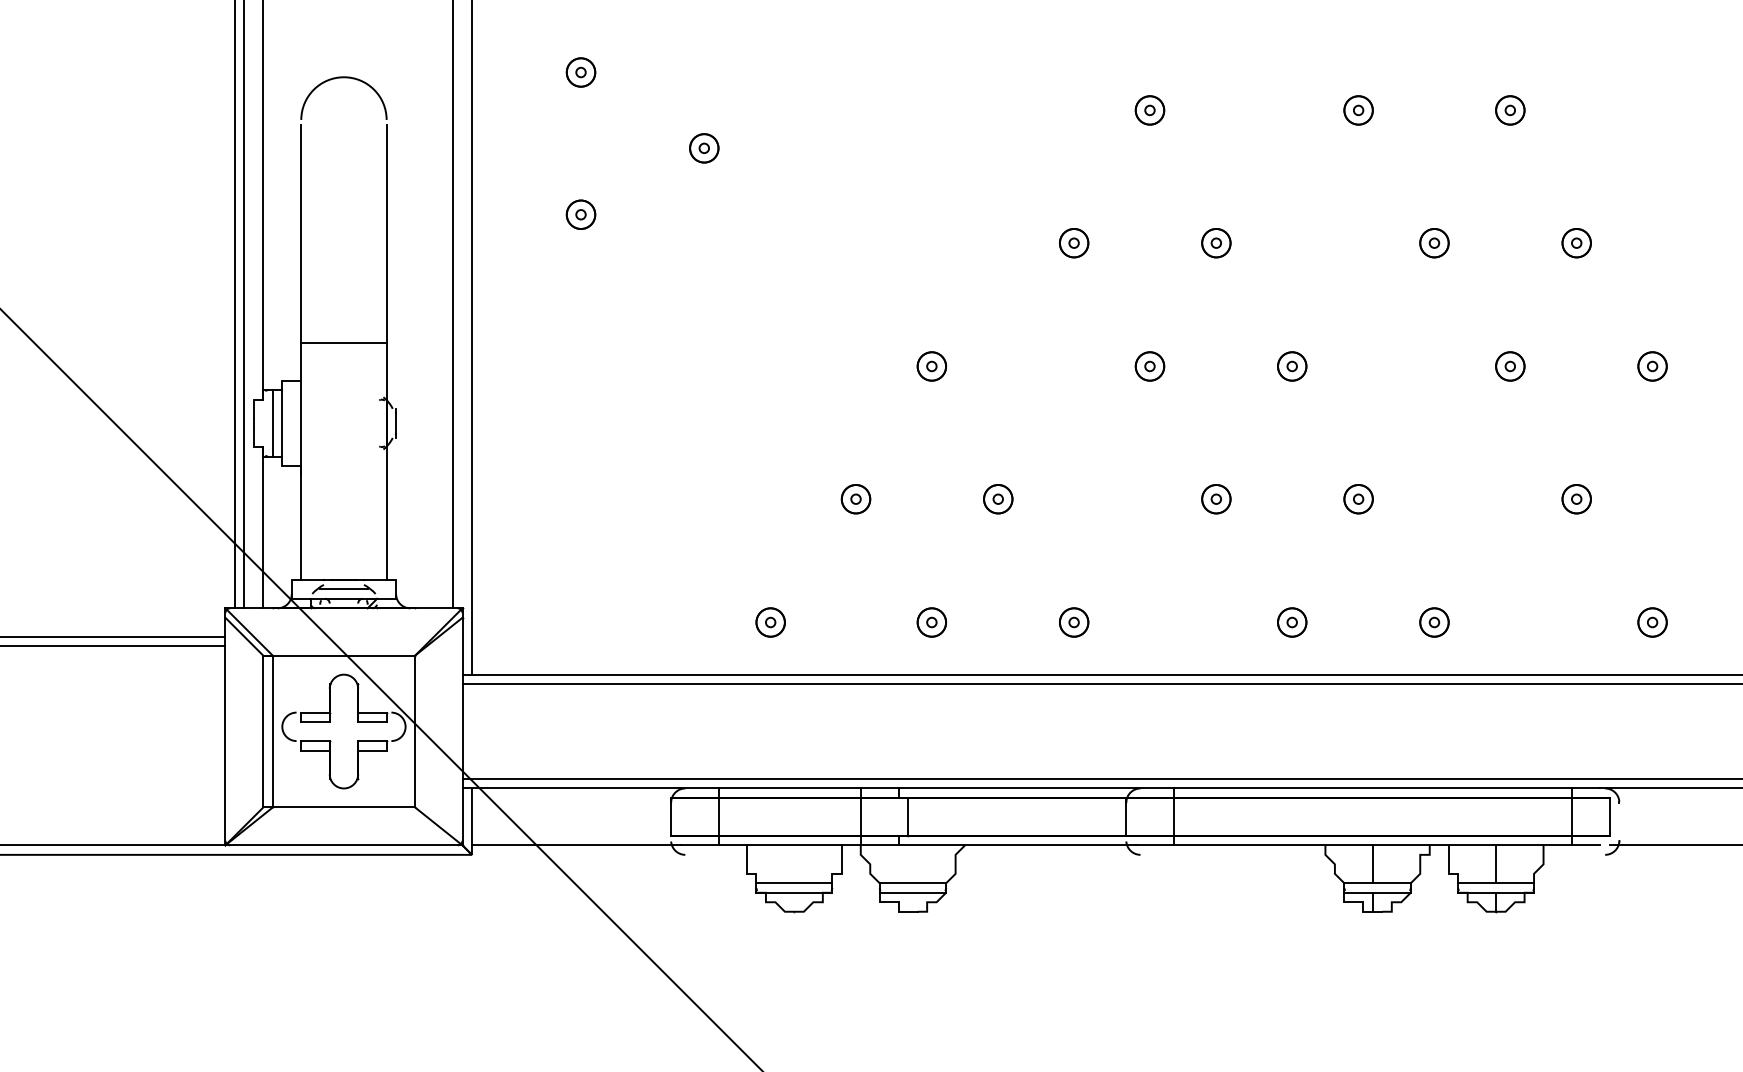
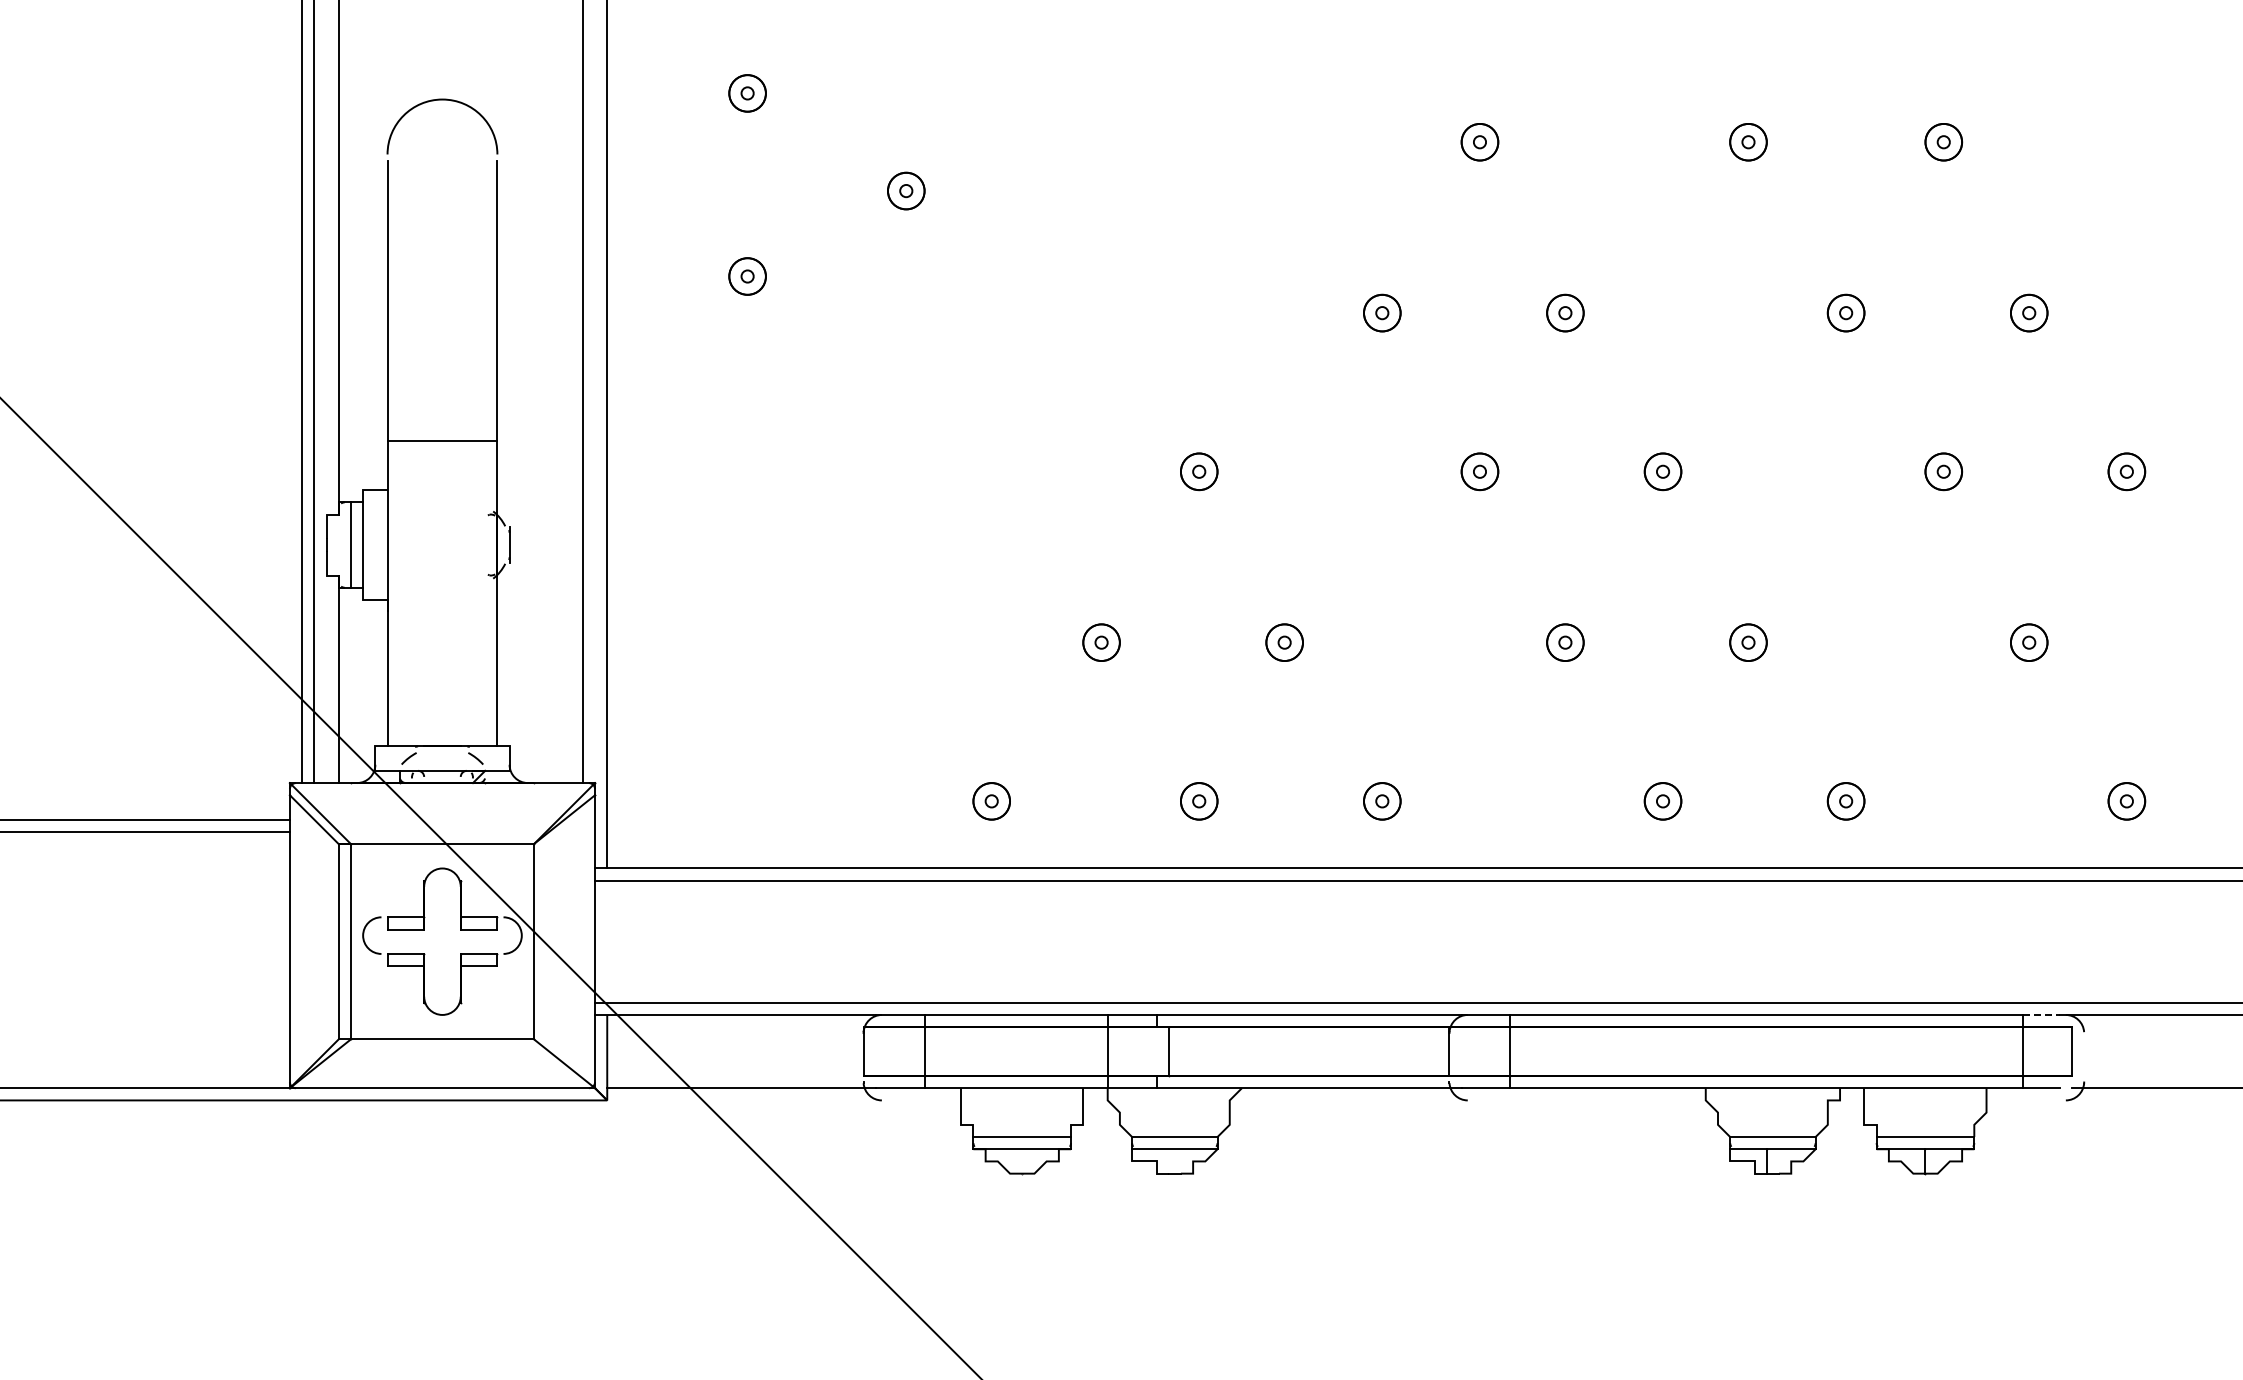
line: (343, 589) -> (442, 758), removed
line: (1586, 788) -> (2041, 1014), solid -> dashed
line: (1372, 864) -> (1766, 1112), removed
line: (1496, 864) -> (1925, 1112), removed

